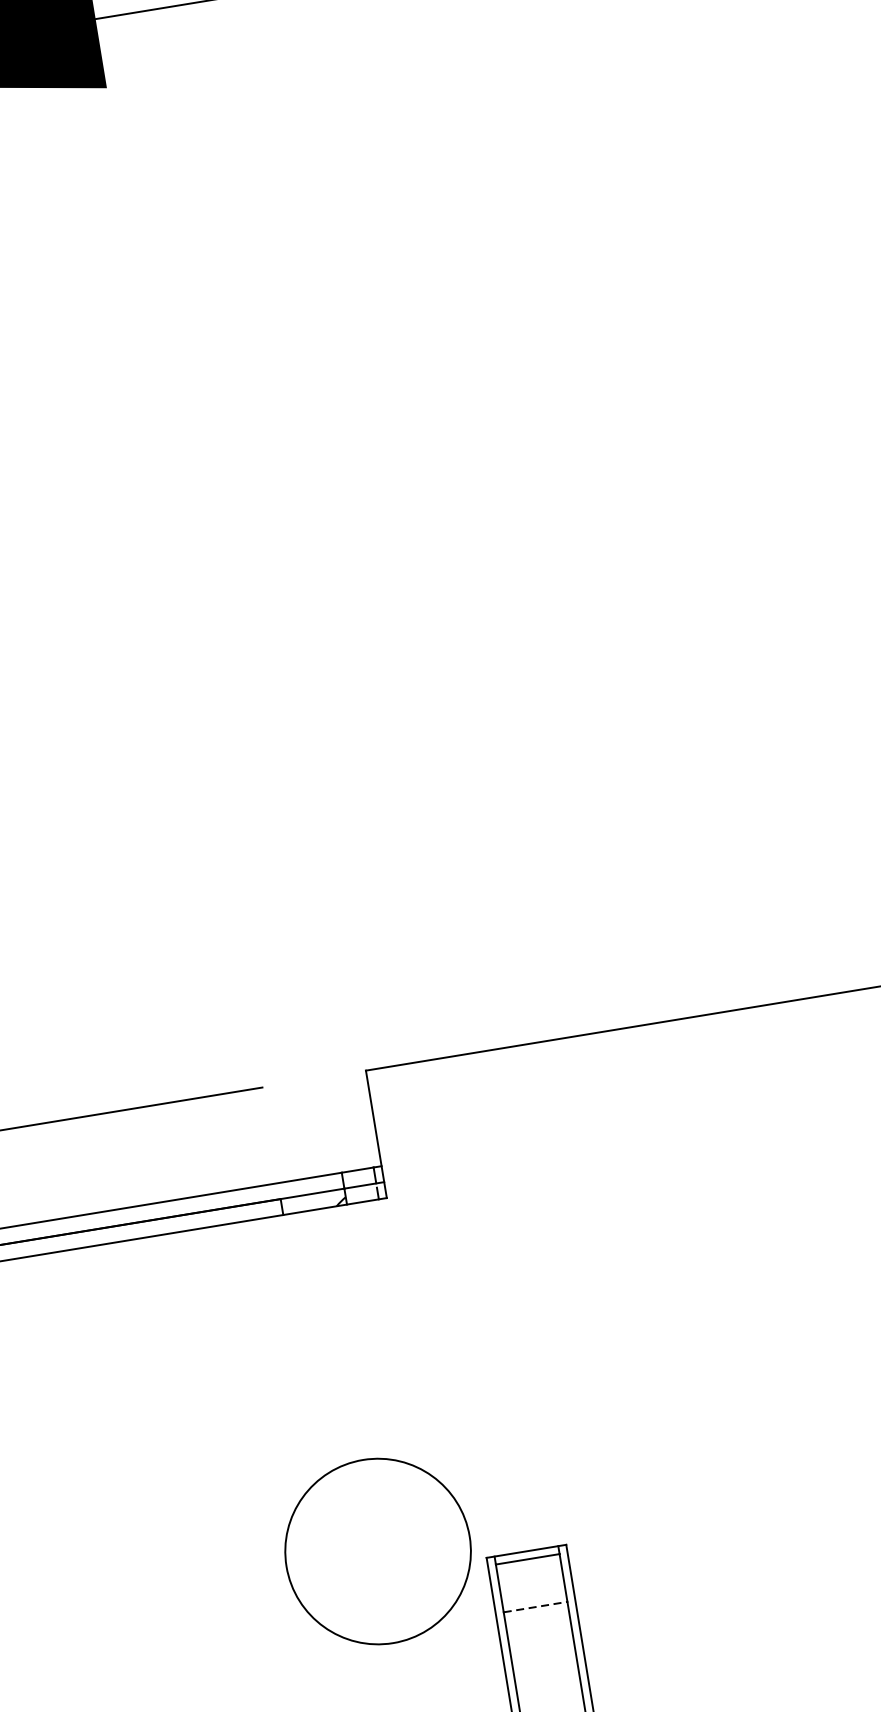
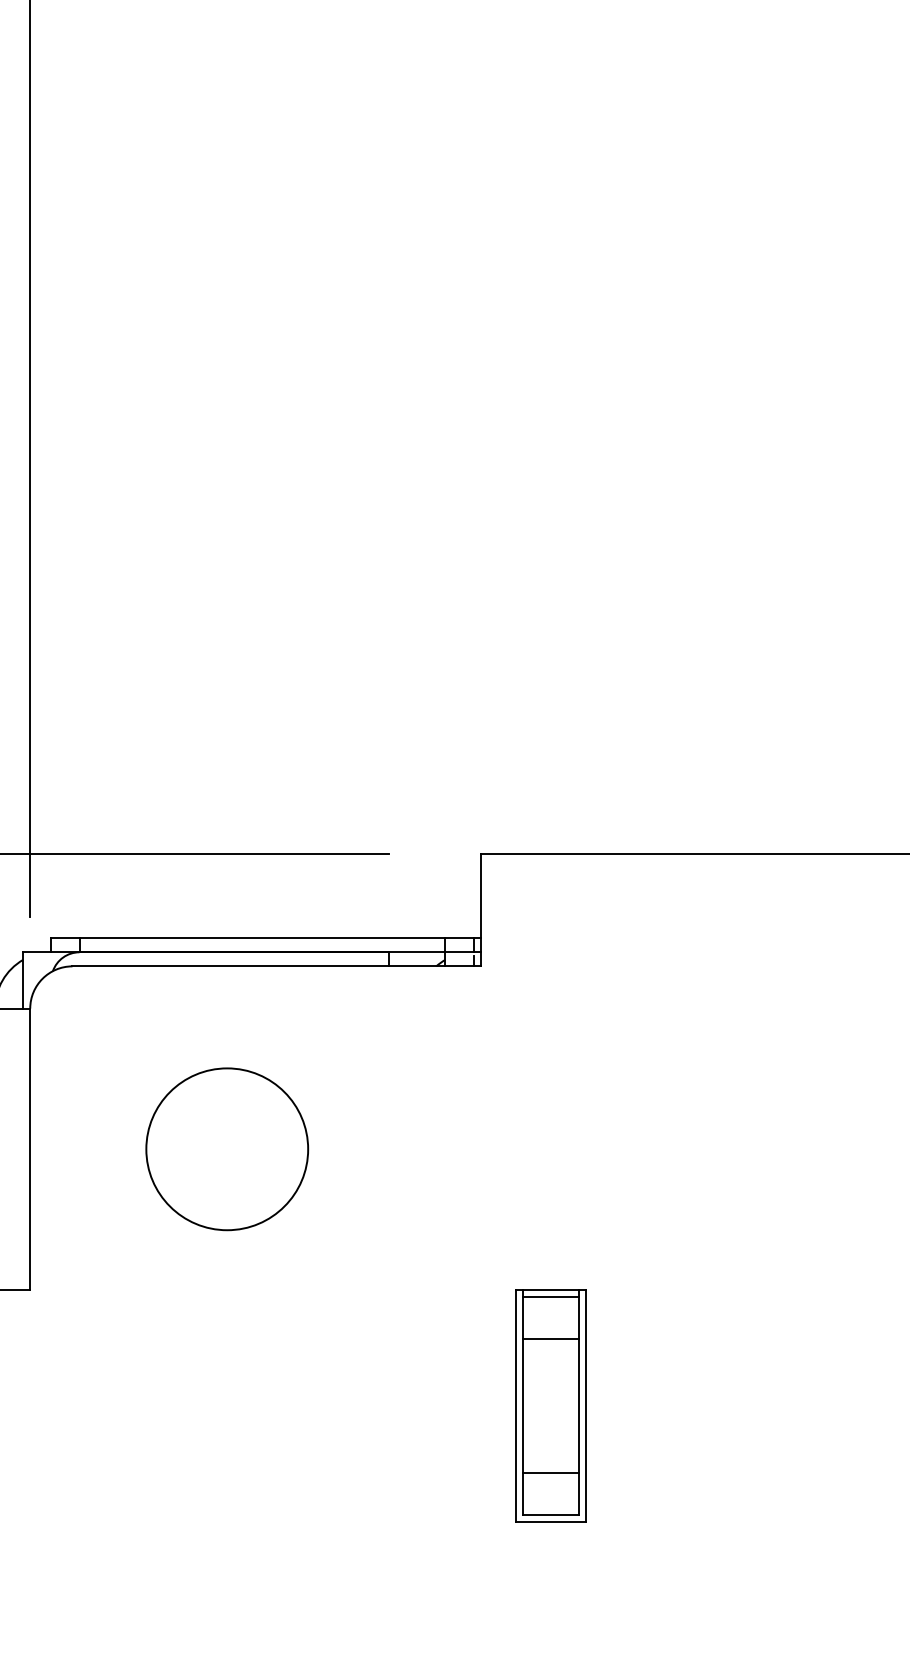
circle: (378, 1551) -> (227, 1149), moved
line: (536, 1607) -> (551, 1339), dashed -> solid

